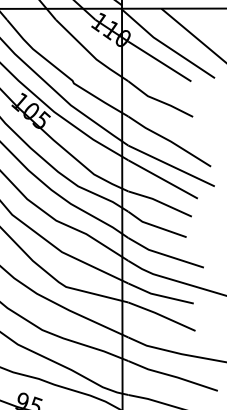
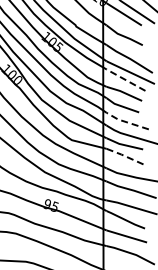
line: (162, 178) -> (125, 79), solid -> dashed
line: (163, 255) -> (126, 122), solid -> dashed
line: (162, 316) -> (125, 156), solid -> dashed

